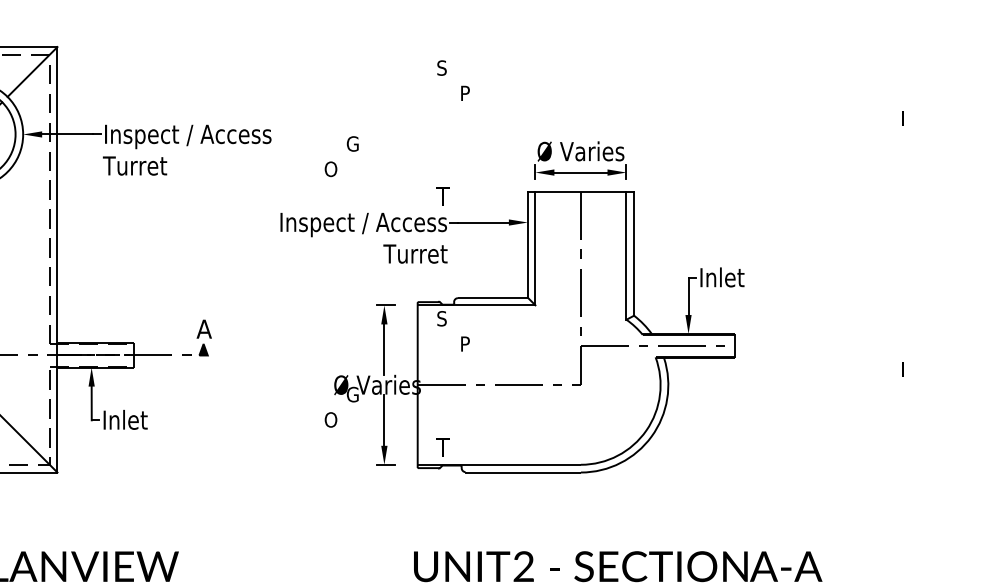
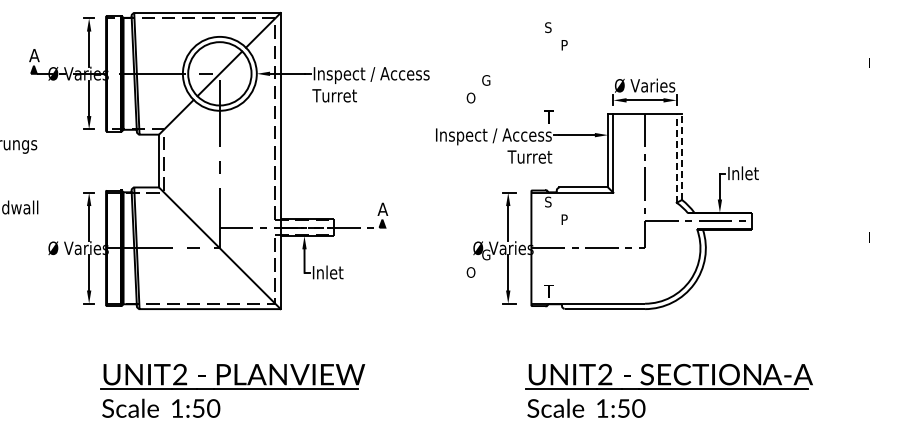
line: (634, 253) -> (682, 156), solid -> dashed
line: (626, 256) -> (676, 158), solid -> dashed

